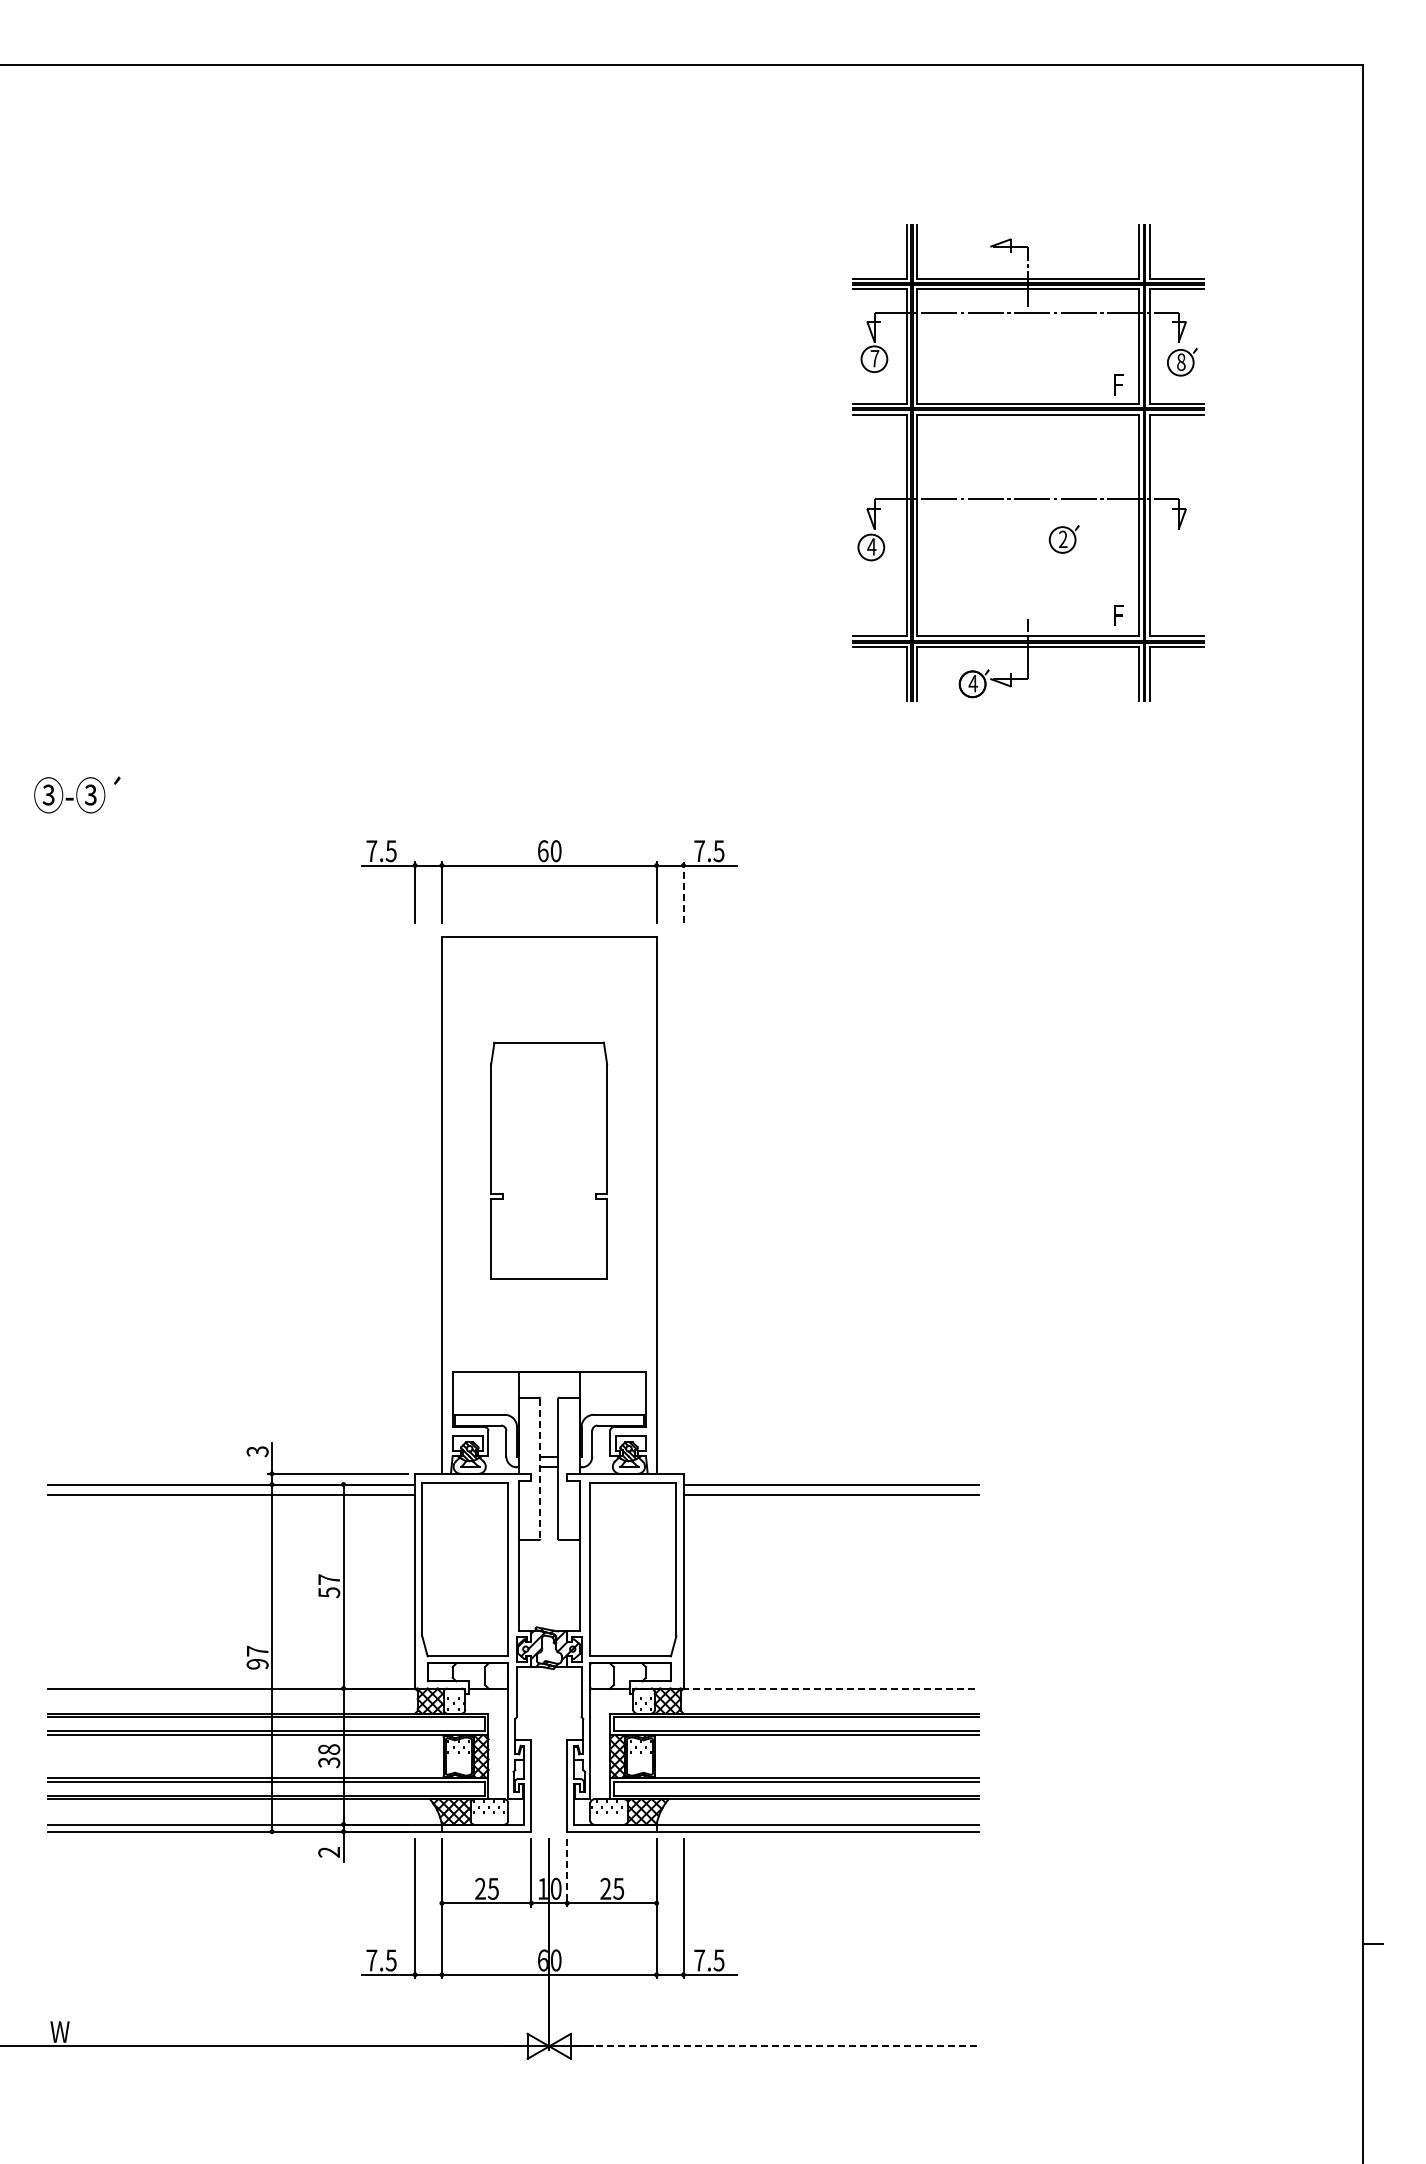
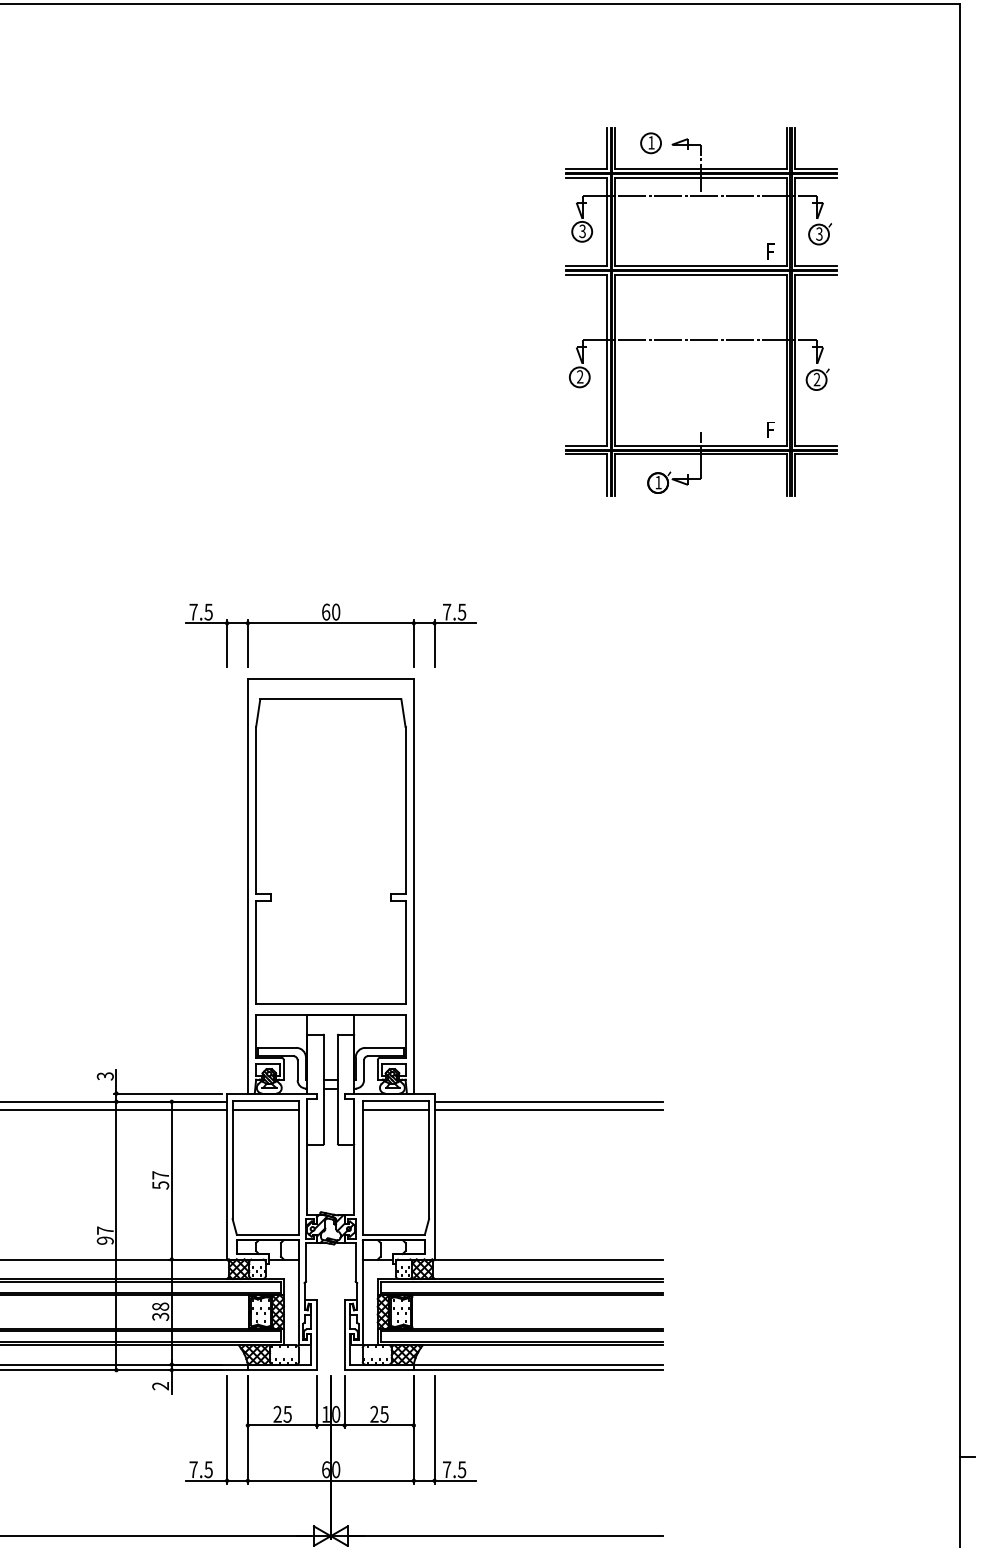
part: (963, 244) -> (651, 143), added
text: (874, 358) -> (582, 231), 7 -> 3
text: (1181, 361) -> (819, 233), 8 -> 3
part: (1063, 539) -> (817, 379), moved
text: (871, 546) -> (579, 376), 4 -> 2
text: (972, 683) -> (658, 482), 4 -> 1
line: (683, 891) -> (434, 643), dashed -> solid
part: (548, 1160) -> (330, 851), size x1.67
line: (540, 1469) -> (324, 1090), dashed -> solid
line: (465, 1495) -> (266, 1110), added
line: (633, 1495) -> (395, 1110), added
line: (831, 1688) -> (549, 1259), dashed -> solid
line: (567, 1872) -> (344, 1401), dashed -> solid
line: (777, 2046) -> (507, 1536), dashed -> solid

